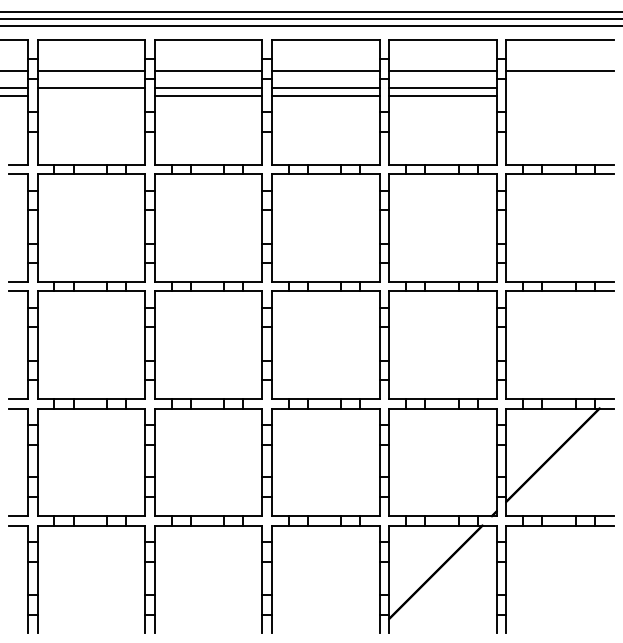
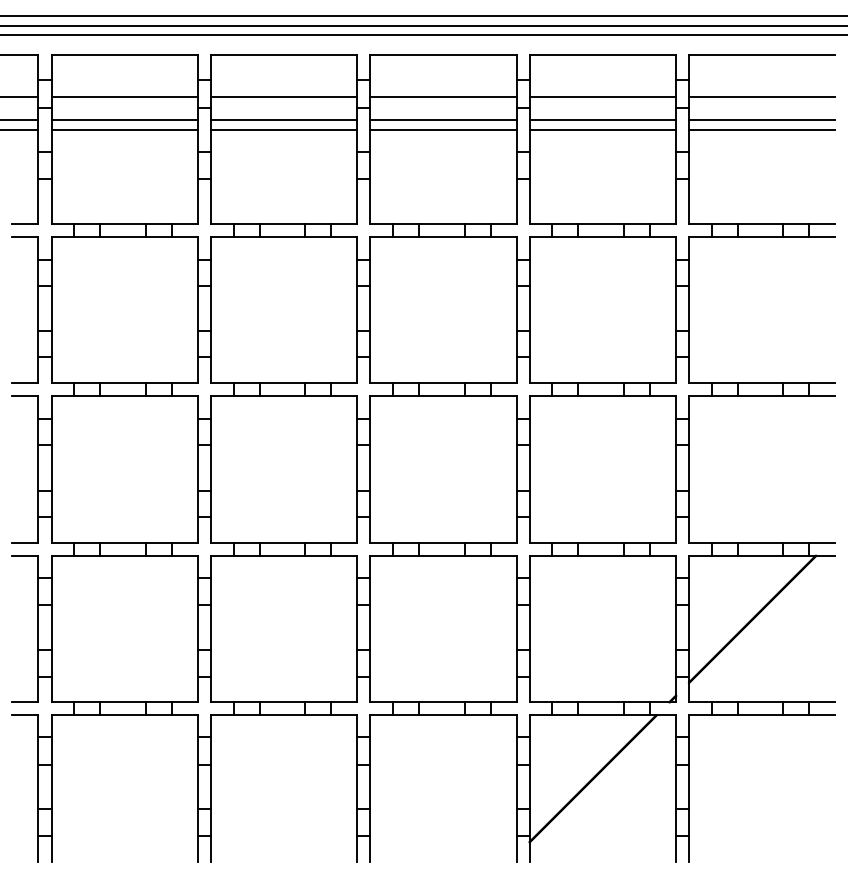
line: (559, 88) -> (761, 120), added
line: (91, 95) -> (124, 130), added
line: (559, 95) -> (761, 130), added

